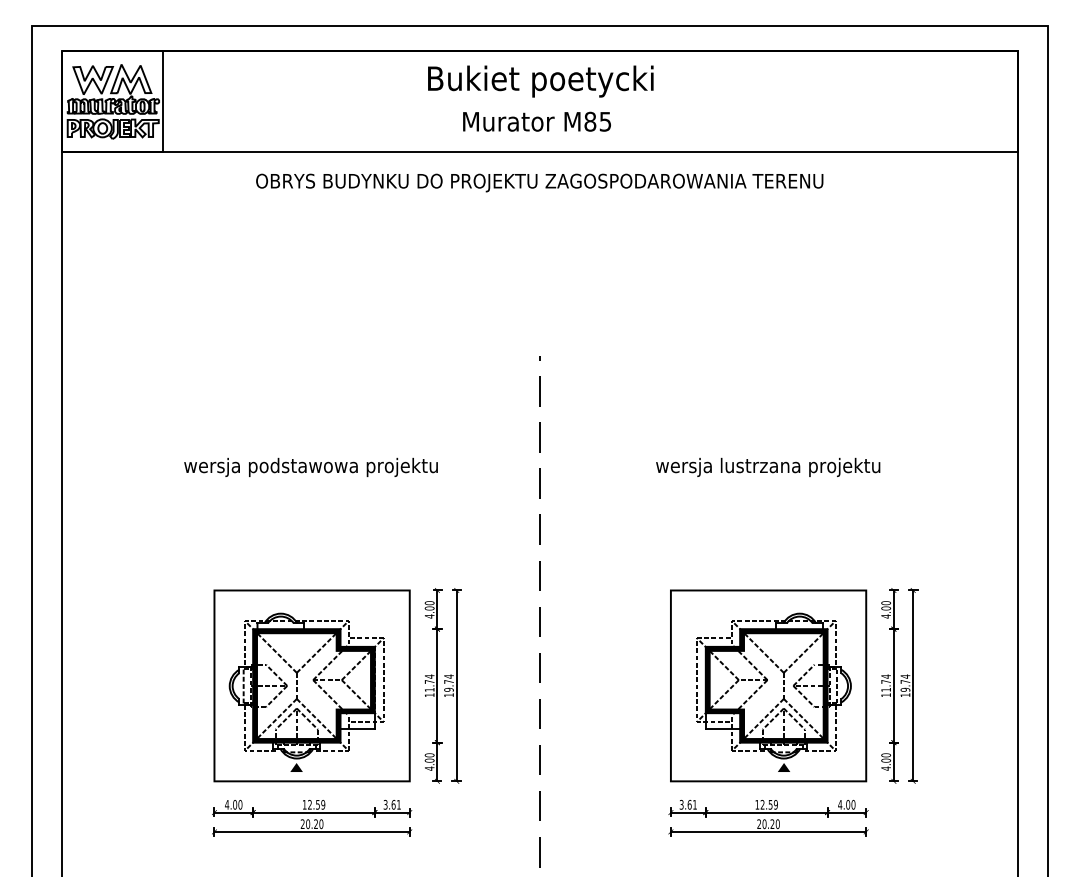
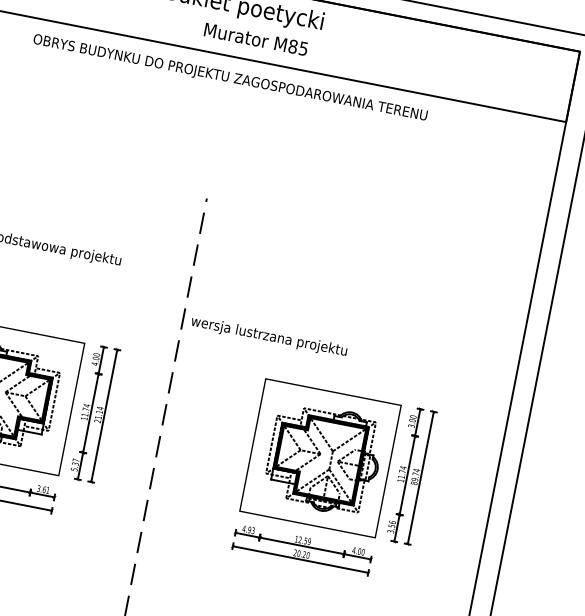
text: (536, 121) -> (255, 39), moved
text: (768, 466) -> (269, 336), moved
text: (886, 616) -> (411, 426), 4.00 -> 3.00
text: (448, 688) -> (98, 416), 19.74 -> 21.14
text: (905, 695) -> (414, 483), 19.74 -> 89.74
text: (429, 761) -> (75, 464), 4.00 -> 5.37
text: (886, 761) -> (392, 526), 4.00 -> 3.56
fill: (783, 767) -> (319, 516), removed
text: (687, 804) -> (248, 529), 3.61 -> 4.93

